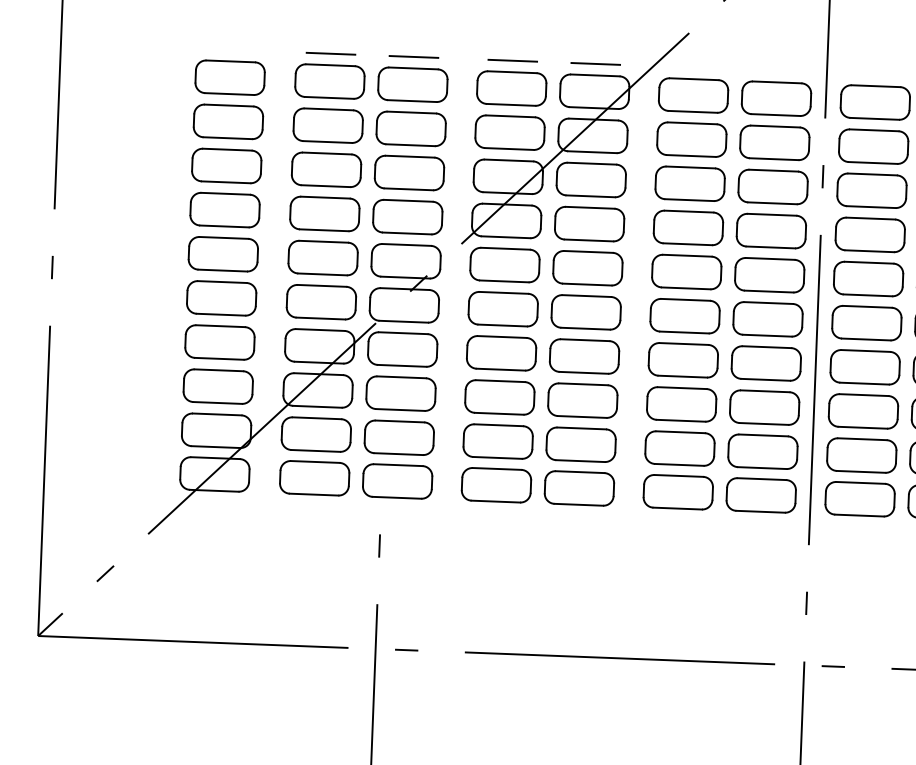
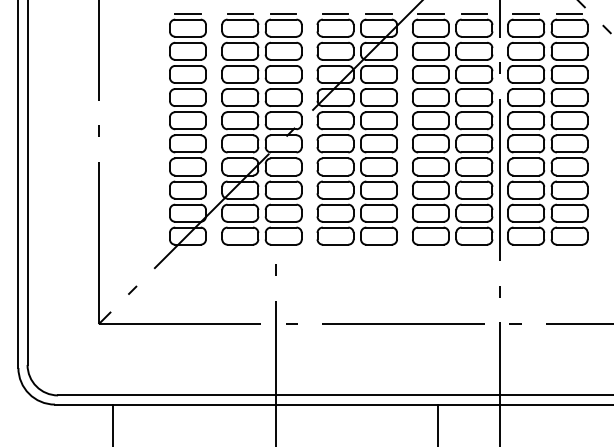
line: (230, 49) -> (187, 13), added
line: (693, 67) -> (430, 13), added
line: (777, 70) -> (474, 13), added
line: (875, 74) -> (525, 13), added

